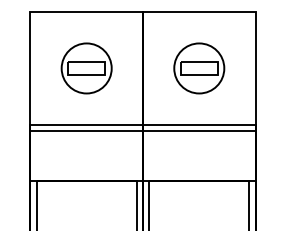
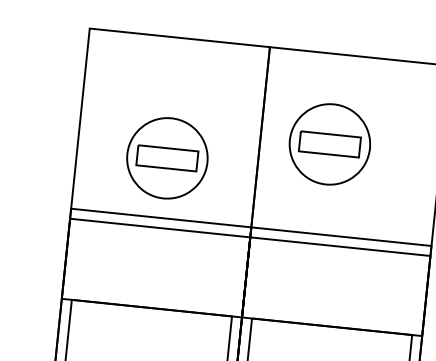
part: (86, 68) -> (167, 158), moved
part: (199, 68) -> (330, 144), moved

